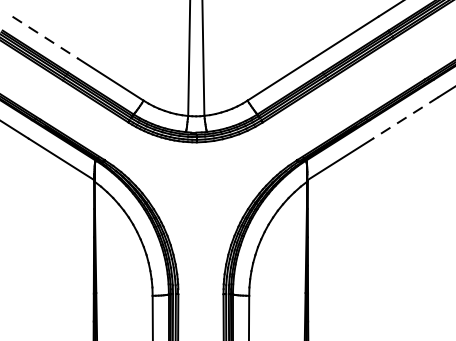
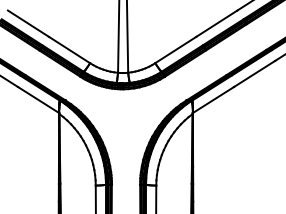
line: (45, 37) -> (28, 23), dashed -> solid
line: (405, 118) -> (254, 74), dashed -> solid

